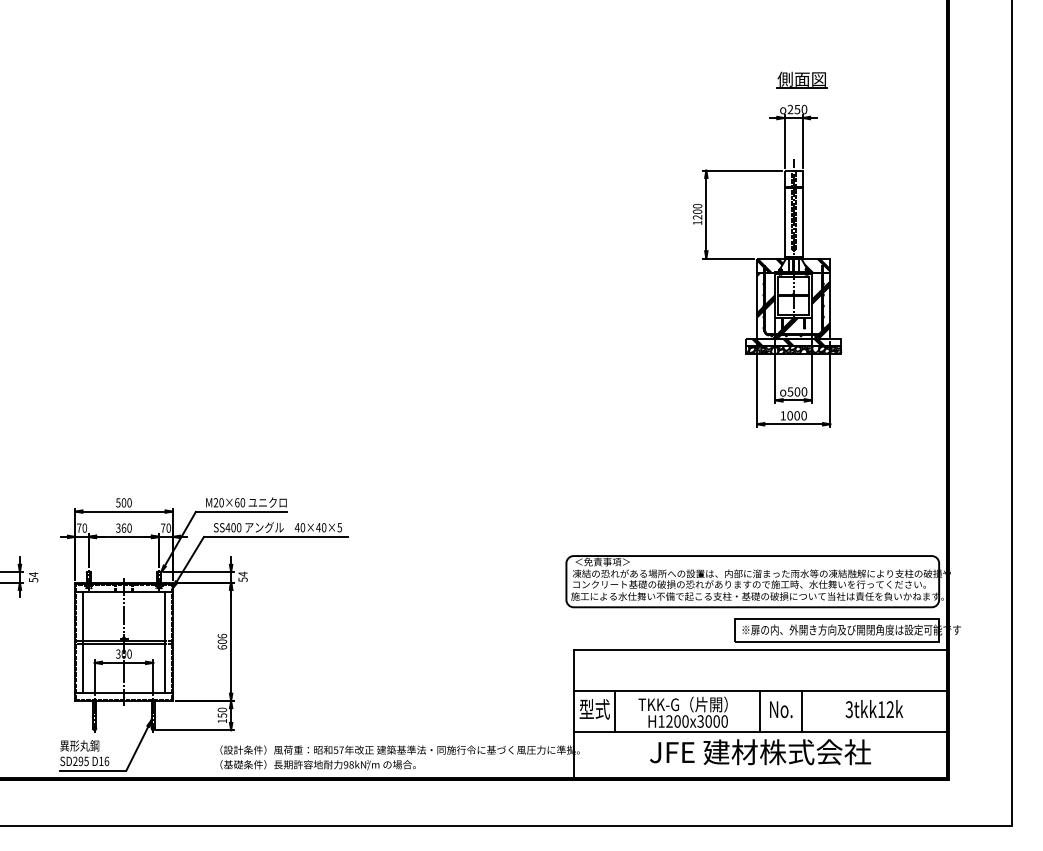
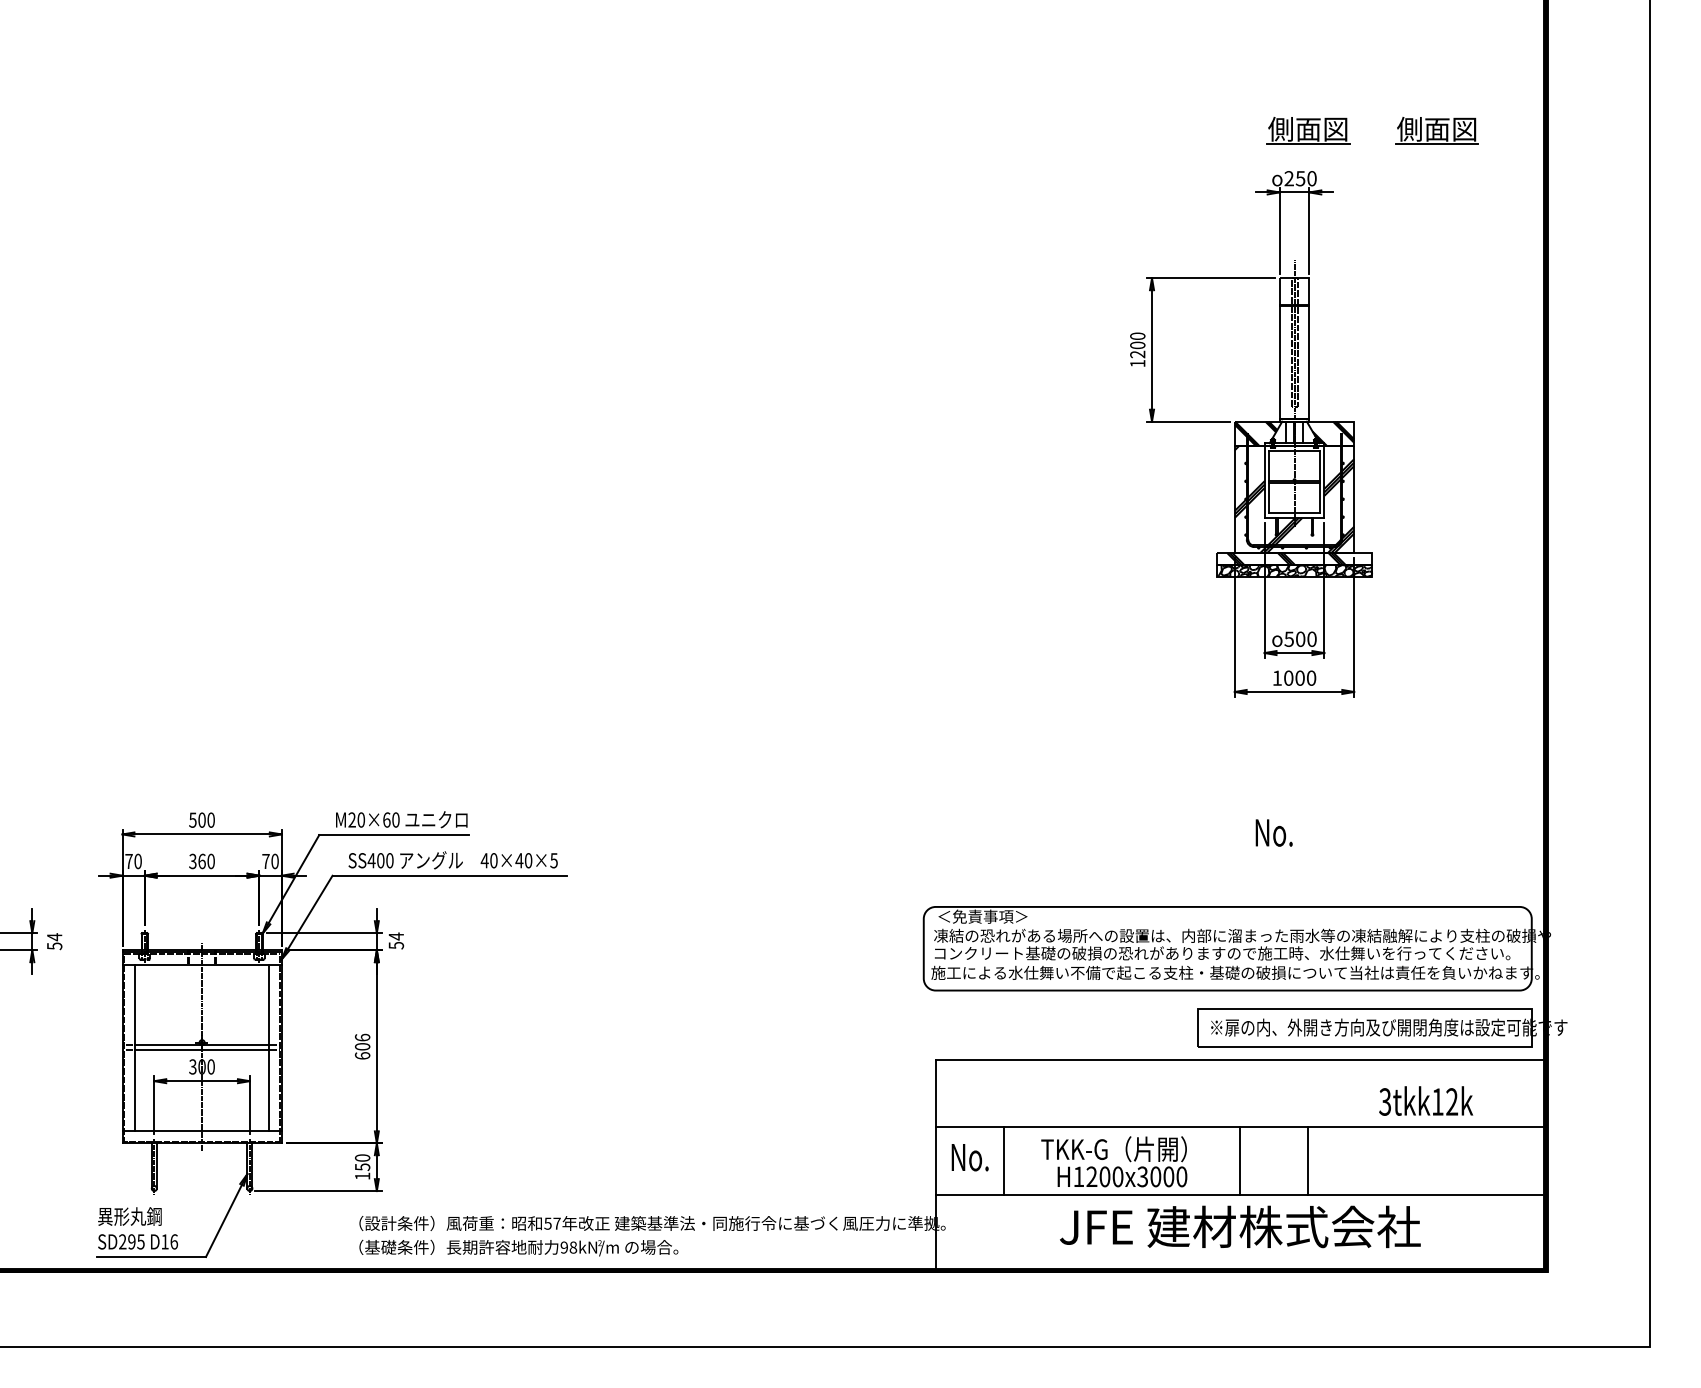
part: (880, 79) -> (1436, 129), added
text: (594, 709) -> (969, 1157), 型式 -> No.
text: (781, 709) -> (1274, 832), moved
text: (874, 709) -> (1426, 1101), moved

